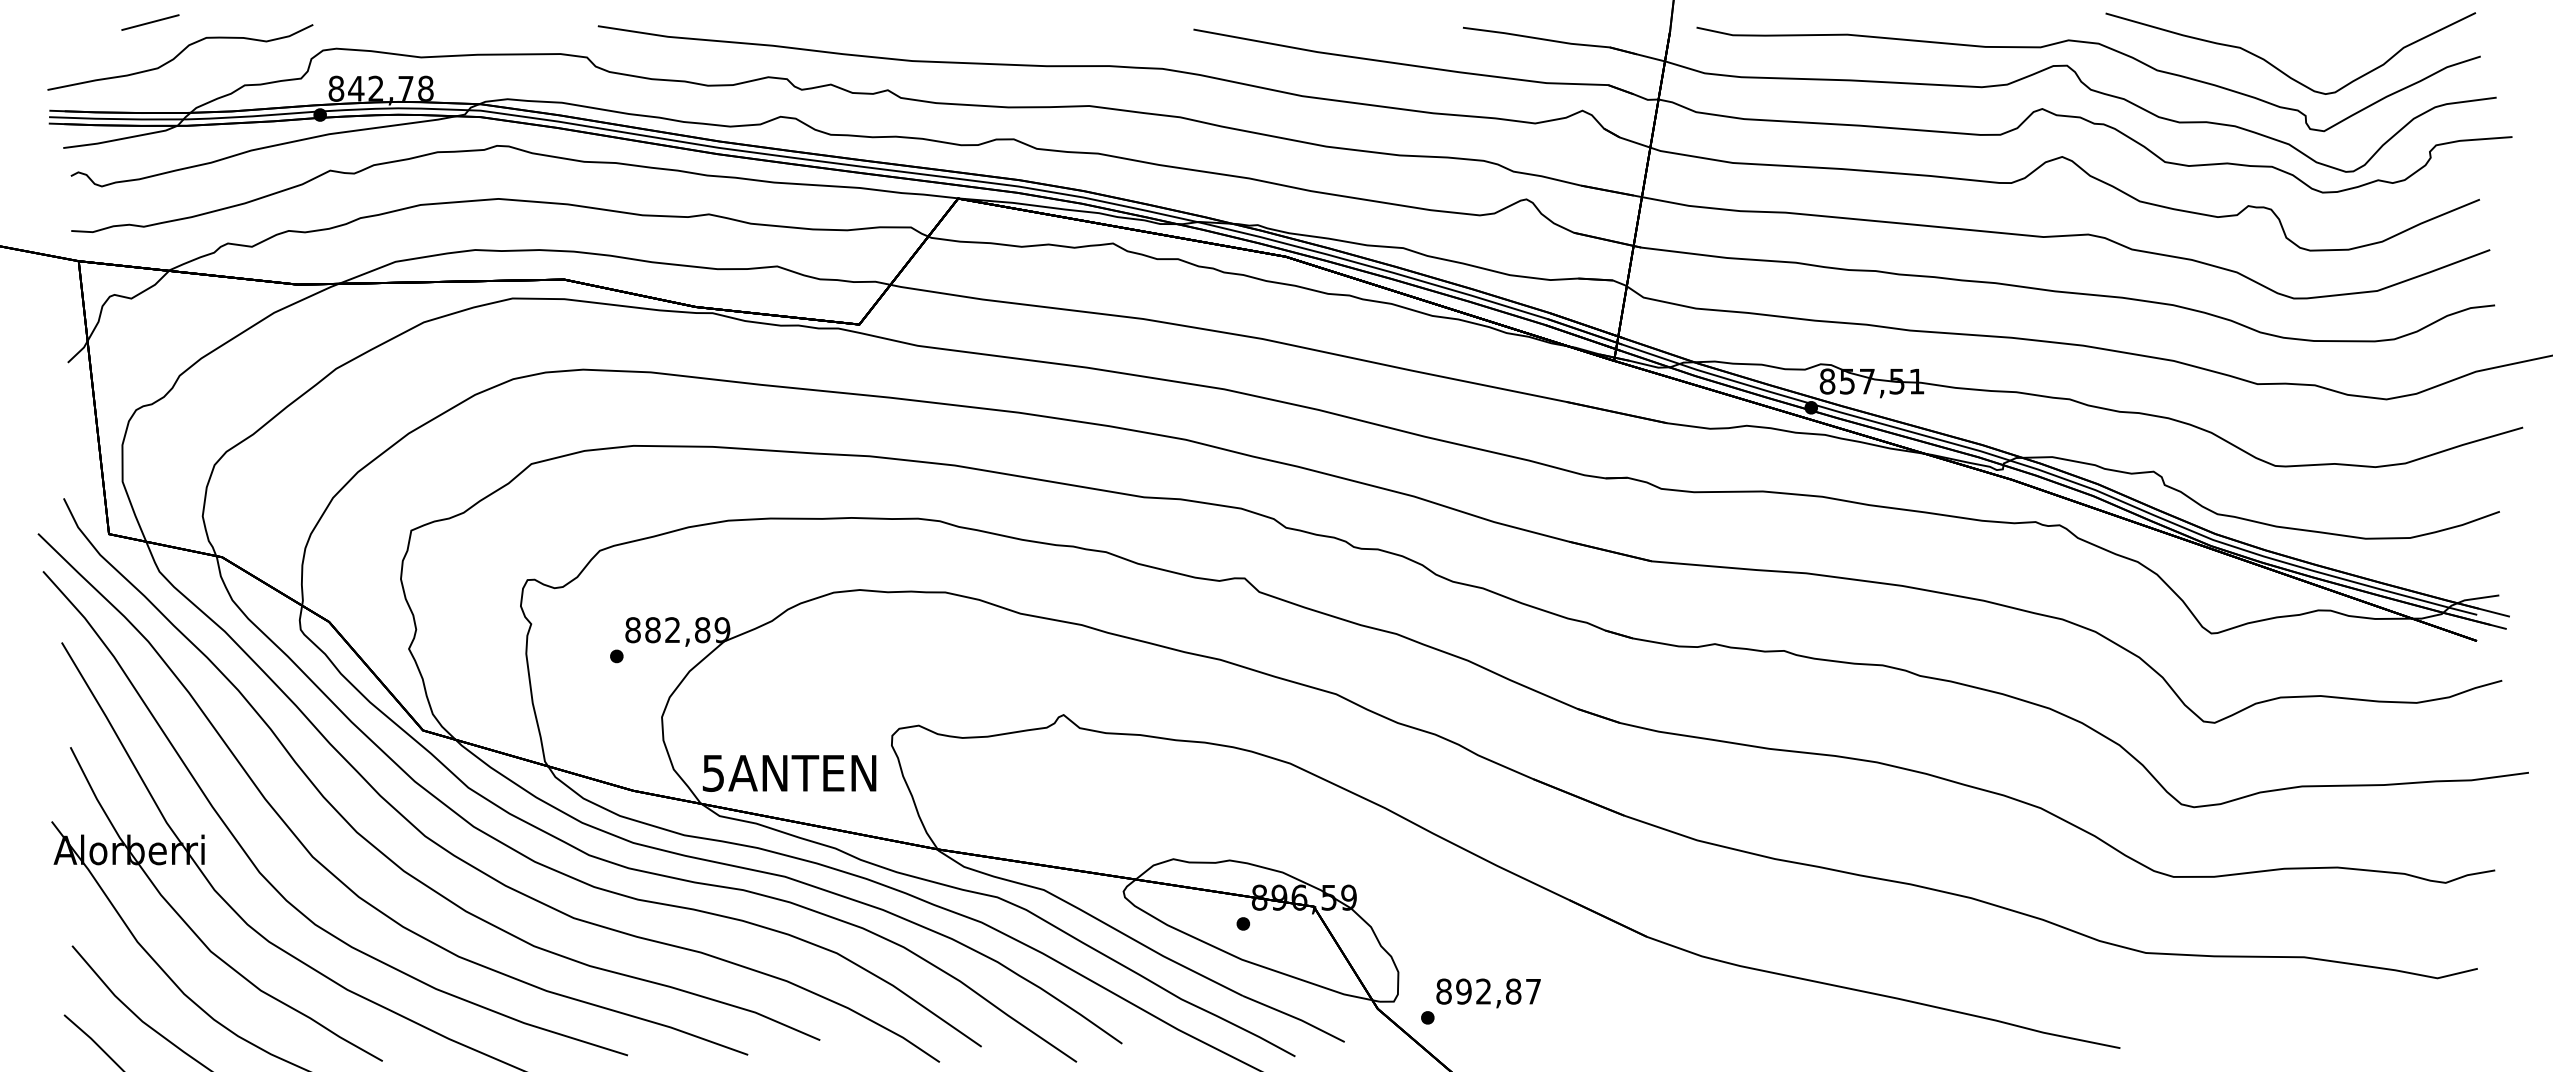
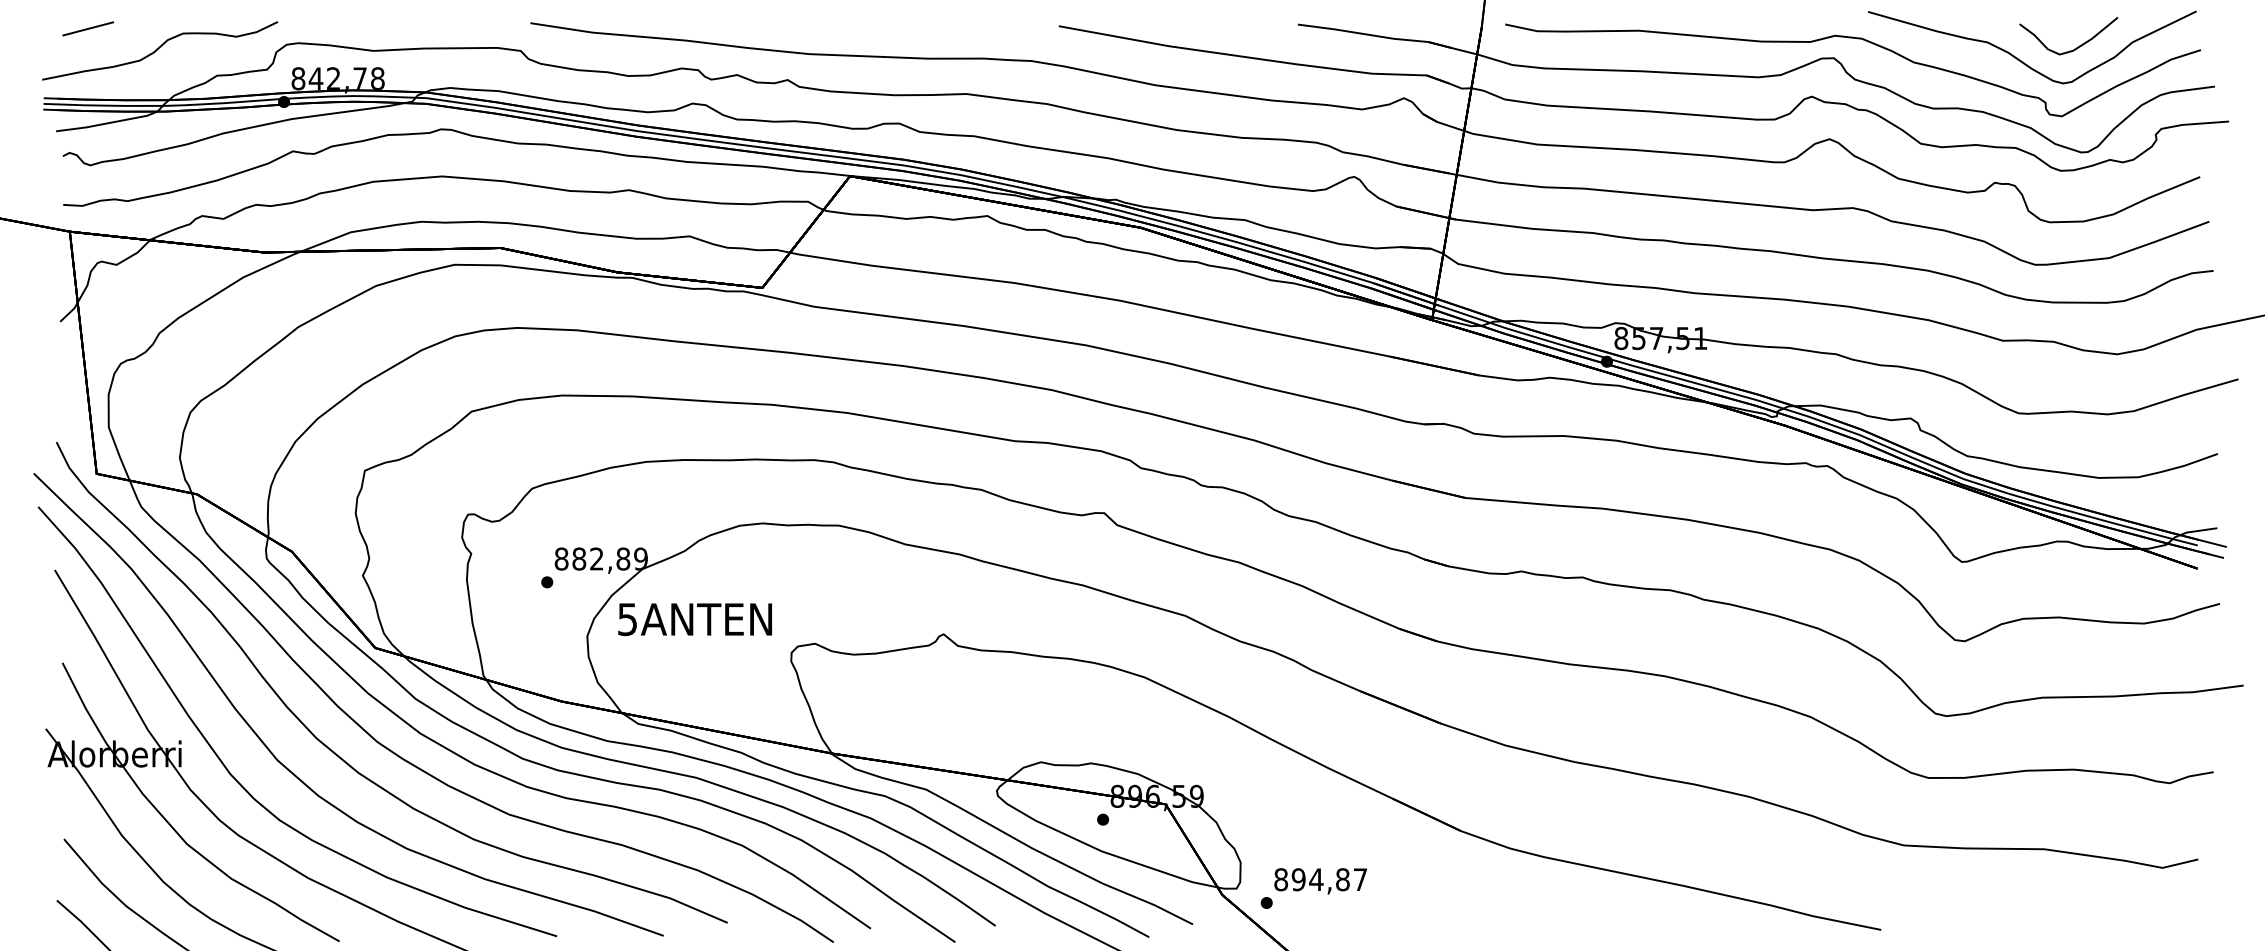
line: (150, 22) -> (88, 28), moved
curve: (2340, 53) -> (2076, 47), added
text: (789, 773) -> (695, 619), moved
text: (1483, 991) -> (1316, 879), 892,87 -> 894,87

